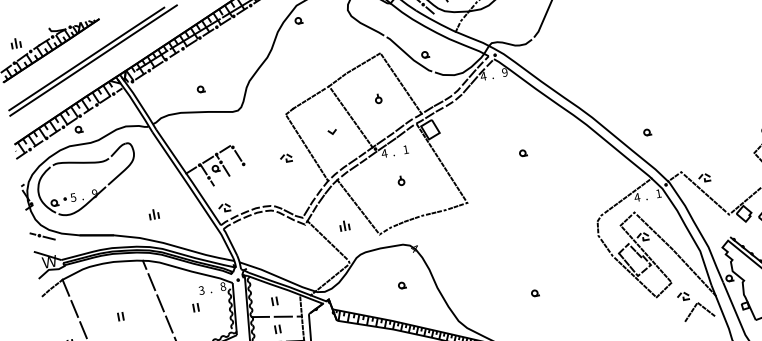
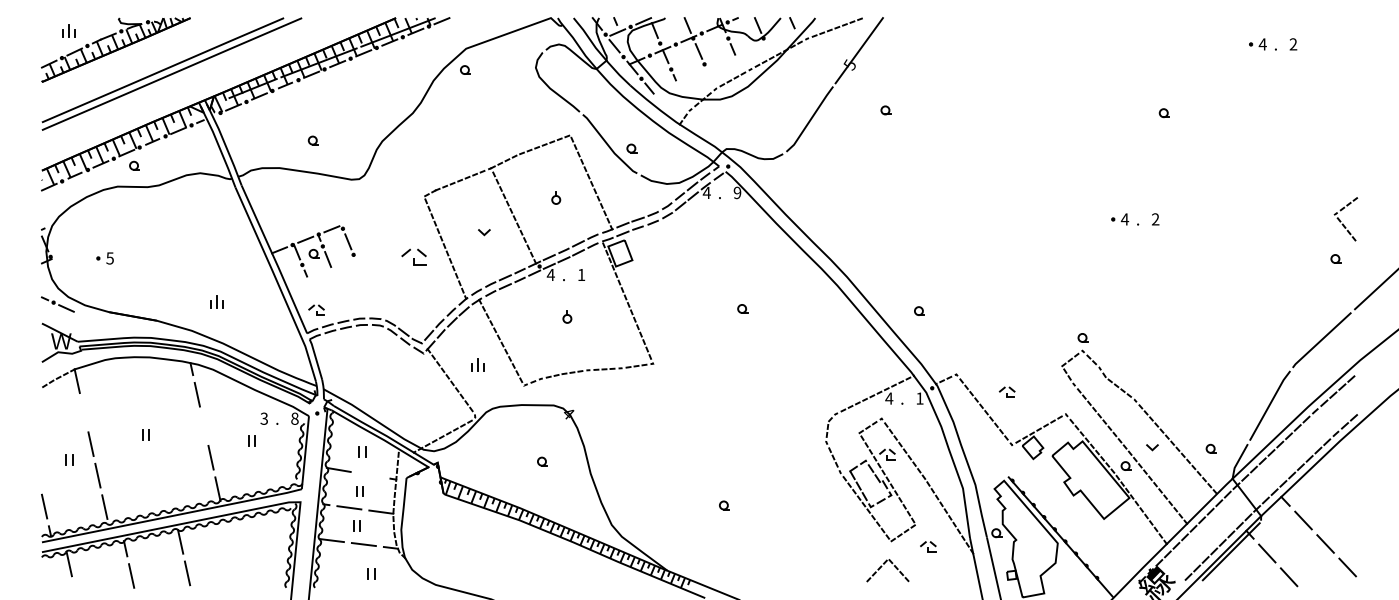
part: (285, 157) -> (413, 256), size x1.6
part: (704, 177) -> (1006, 391), moved
part: (92, 189) -> (138, 252), removed
line: (160, 303) -> (203, 426), removed
line: (74, 308) -> (83, 412), removed
part: (694, 308) -> (882, 566), moved
line: (283, 316) -> (370, 475), removed

